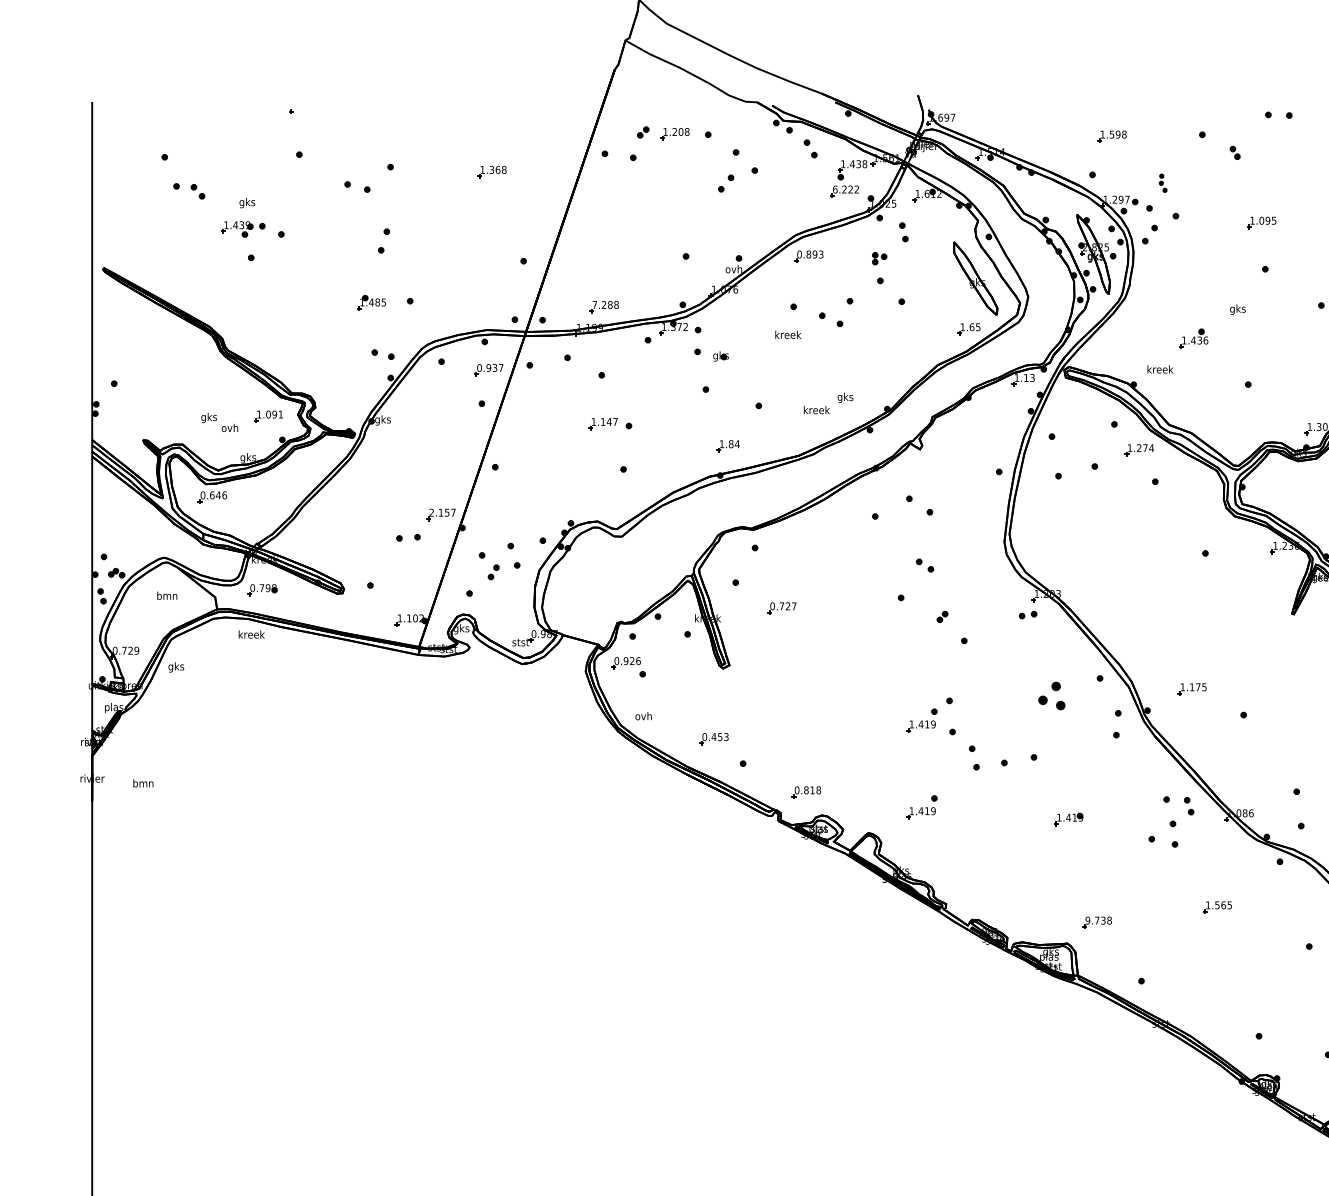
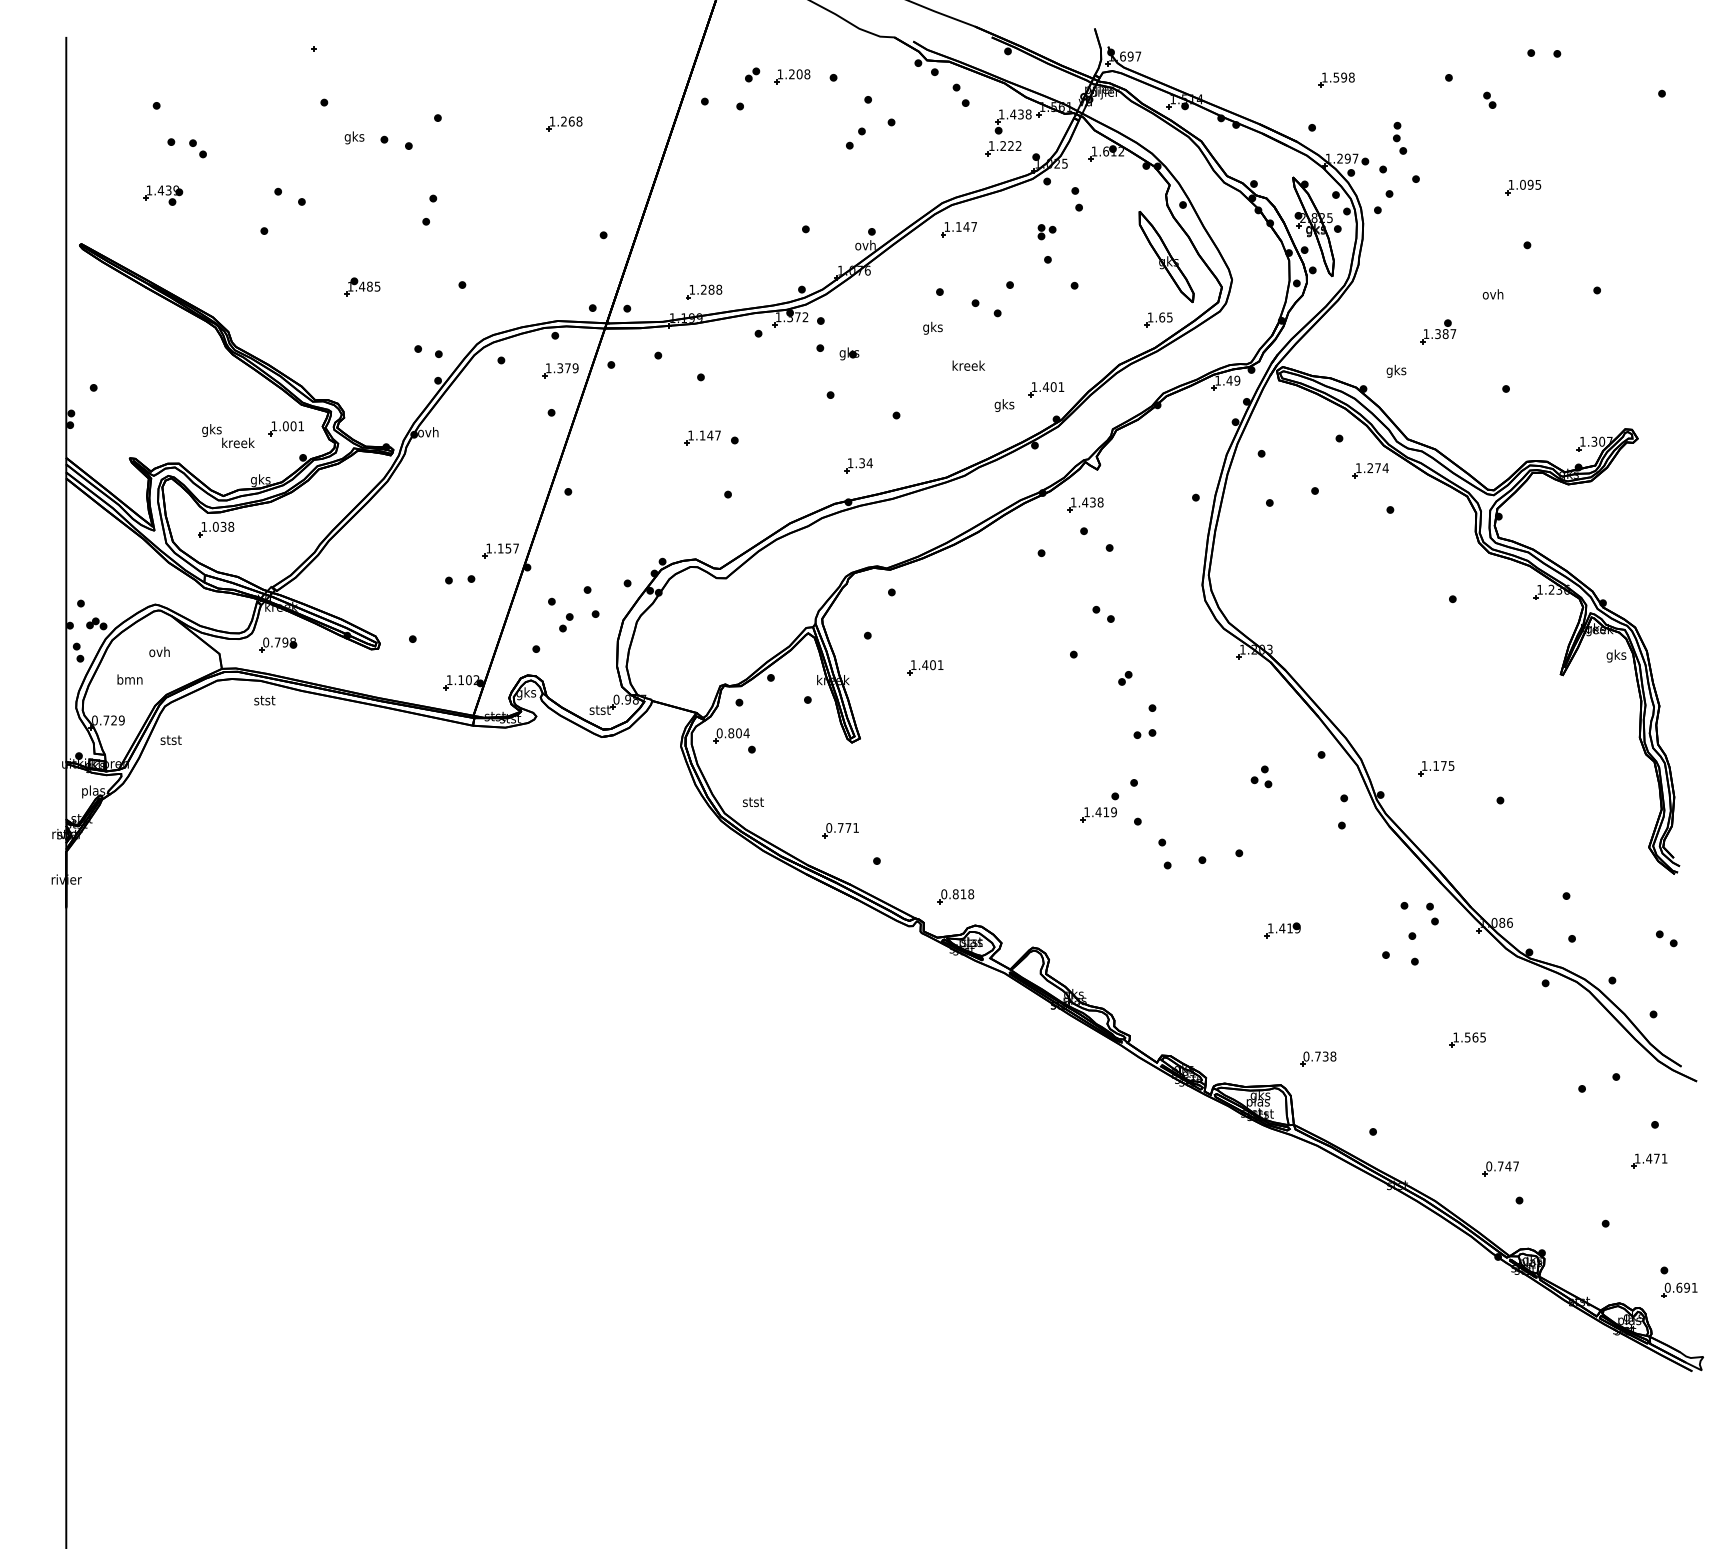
text: (491, 169) -> (563, 121), 1.368 -> 1.268
part: (1163, 182) -> (1400, 137), size x1.43
text: (835, 189) -> (991, 146), 6.222 -> 1.222
text: (247, 202) -> (354, 137), moved
part: (237, 229) -> (163, 195), moved
text: (810, 254) -> (960, 226), 0.893 -> 1.147
part: (371, 302) -> (362, 286), moved
text: (595, 304) -> (692, 289), 7.288 -> 1.288
text: (1237, 309) -> (1492, 295), gks -> ovh
text: (788, 335) -> (933, 327), kreek -> gks
text: (1199, 340) -> (1445, 334), 1.436 -> 1.387
text: (489, 368) -> (561, 368), 0.937 -> 1.379
text: (1160, 370) -> (1396, 371), kreek -> gks
text: (1029, 377) -> (1233, 380), 1.13 -> 1.49
part: (879, 385) -> (1046, 389), added
text: (816, 409) -> (968, 365), moved
text: (274, 414) -> (293, 426), 1.091 -> 1.001
text: (383, 420) -> (428, 433), gks -> ovh
text: (230, 427) -> (238, 442), ovh -> kreek
text: (731, 444) -> (862, 463), 1.84 -> 1.34
part: (910, 477) -> (1085, 504), added
text: (213, 495) -> (217, 526), 0.646 -> 1.038
text: (431, 512) -> (488, 548), 2.157 -> 1.157
text: (167, 595) -> (159, 651), bmn -> ovh
text: (782, 606) -> (926, 665), 0.727 -> 1.401
part: (1027, 614) -> (1144, 733), moved
text: (251, 634) -> (264, 700), kreek -> stst
text: (631, 661) -> (738, 733), 0.926 -> 0.804
text: (175, 666) -> (170, 740), gks -> stst
part: (1051, 695) -> (1261, 776), size x0.62
text: (643, 715) -> (752, 801), ovh -> stst
text: (719, 736) -> (847, 827), 0.453 -> 0.771
text: (142, 783) -> (129, 679), moved
part: (921, 807) -> (1099, 915), removed
text: (1087, 920) -> (1306, 1056), 9.738 -> 0.738
part: (1243, 1010) -> (1500, 1168), added

